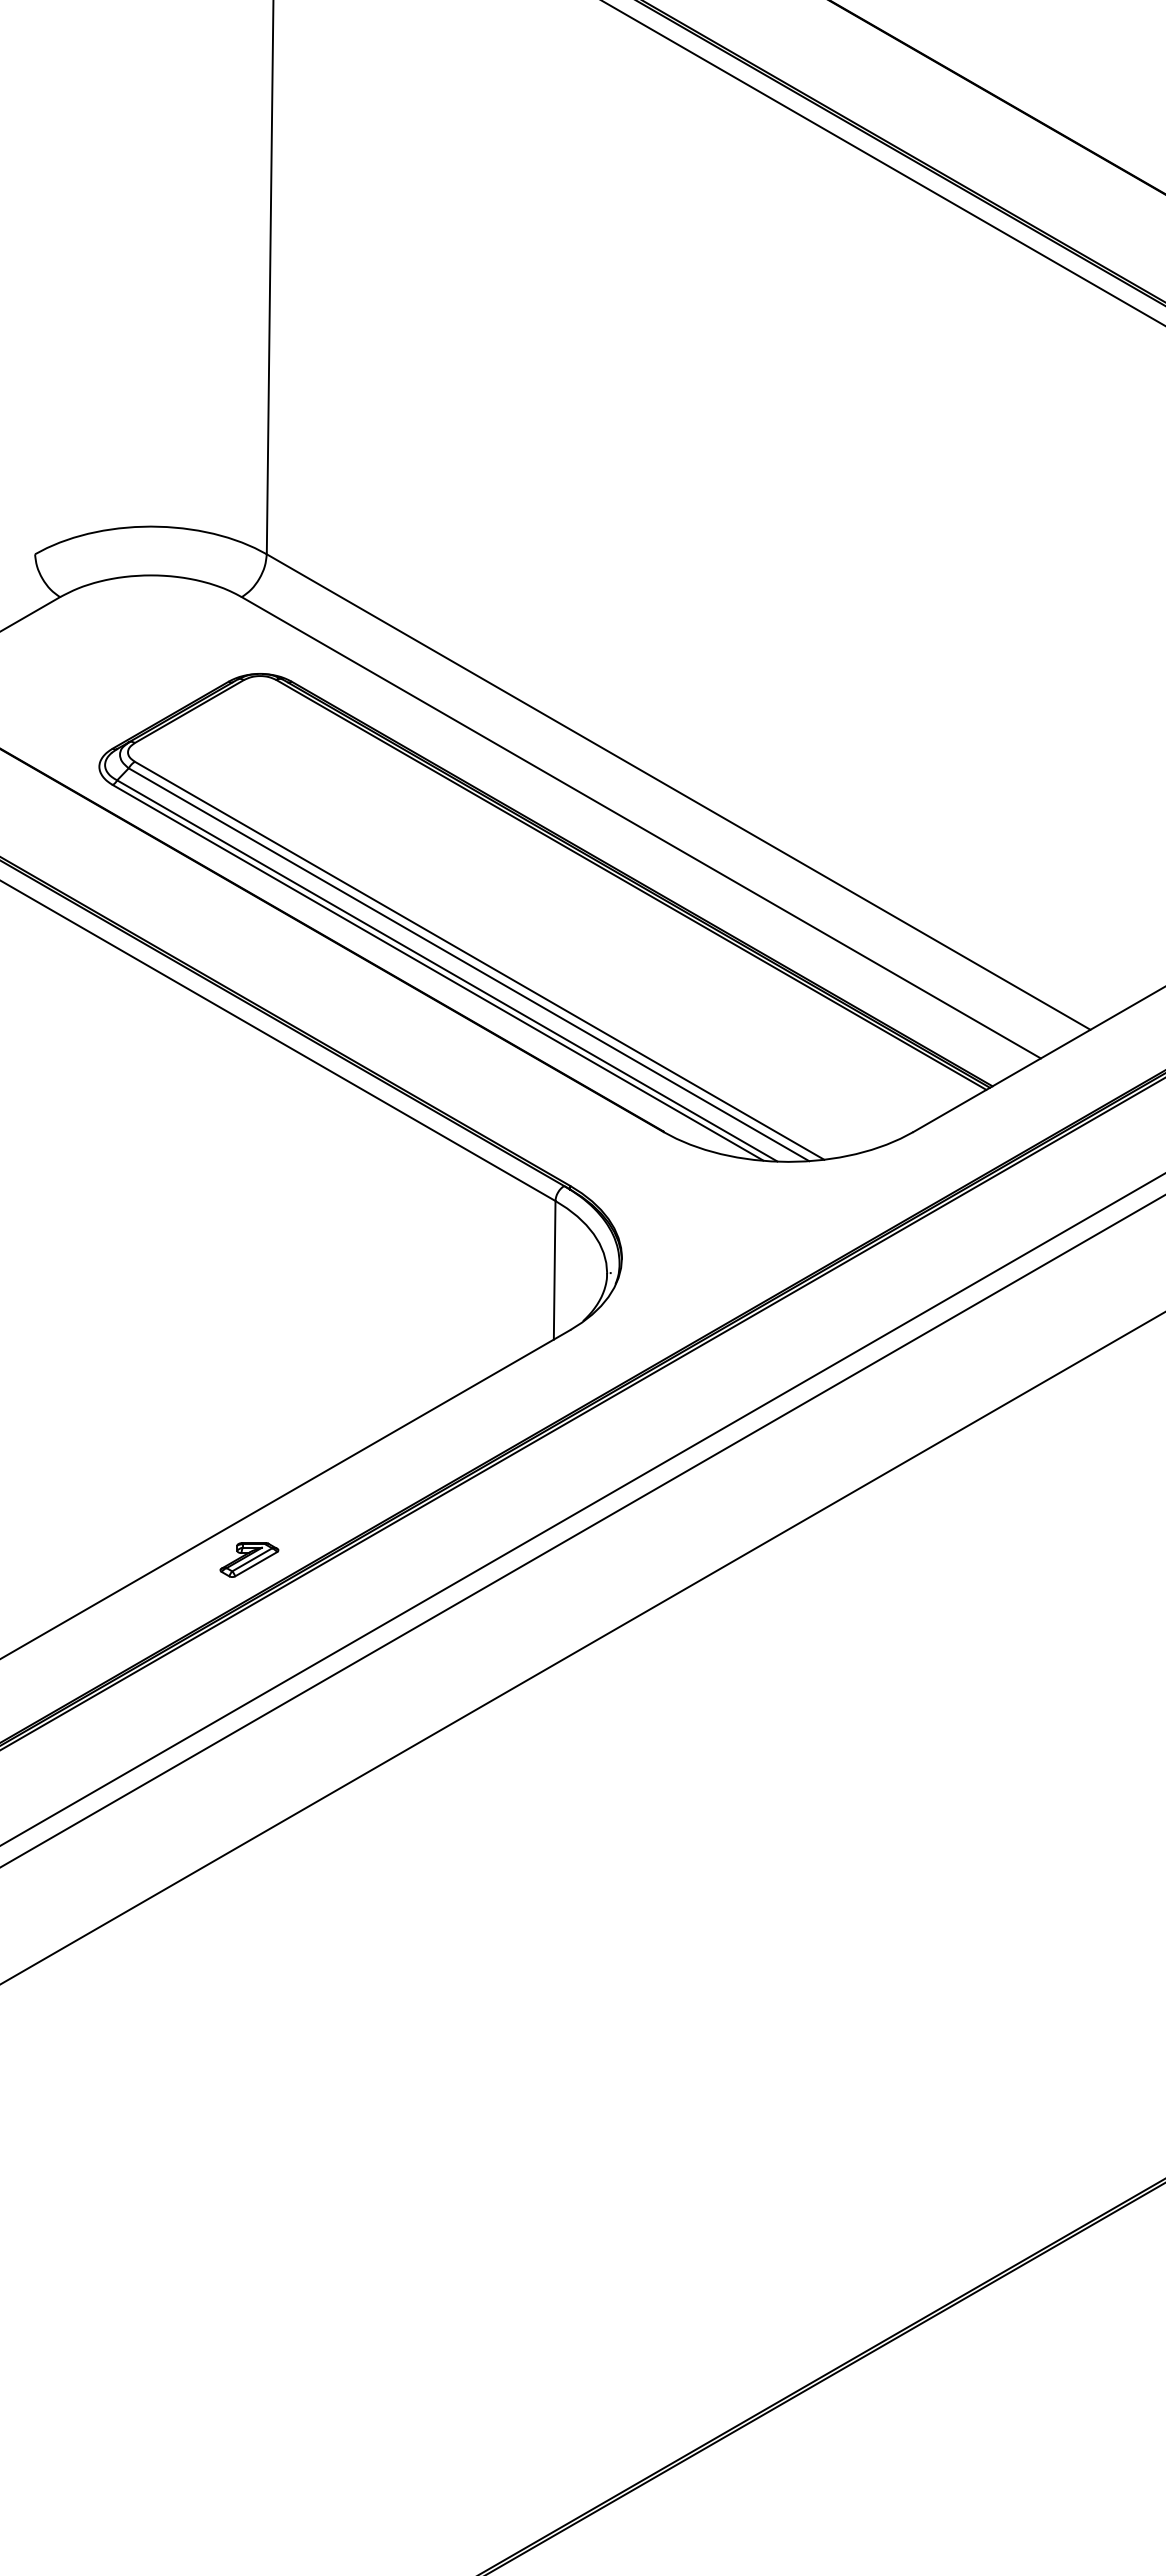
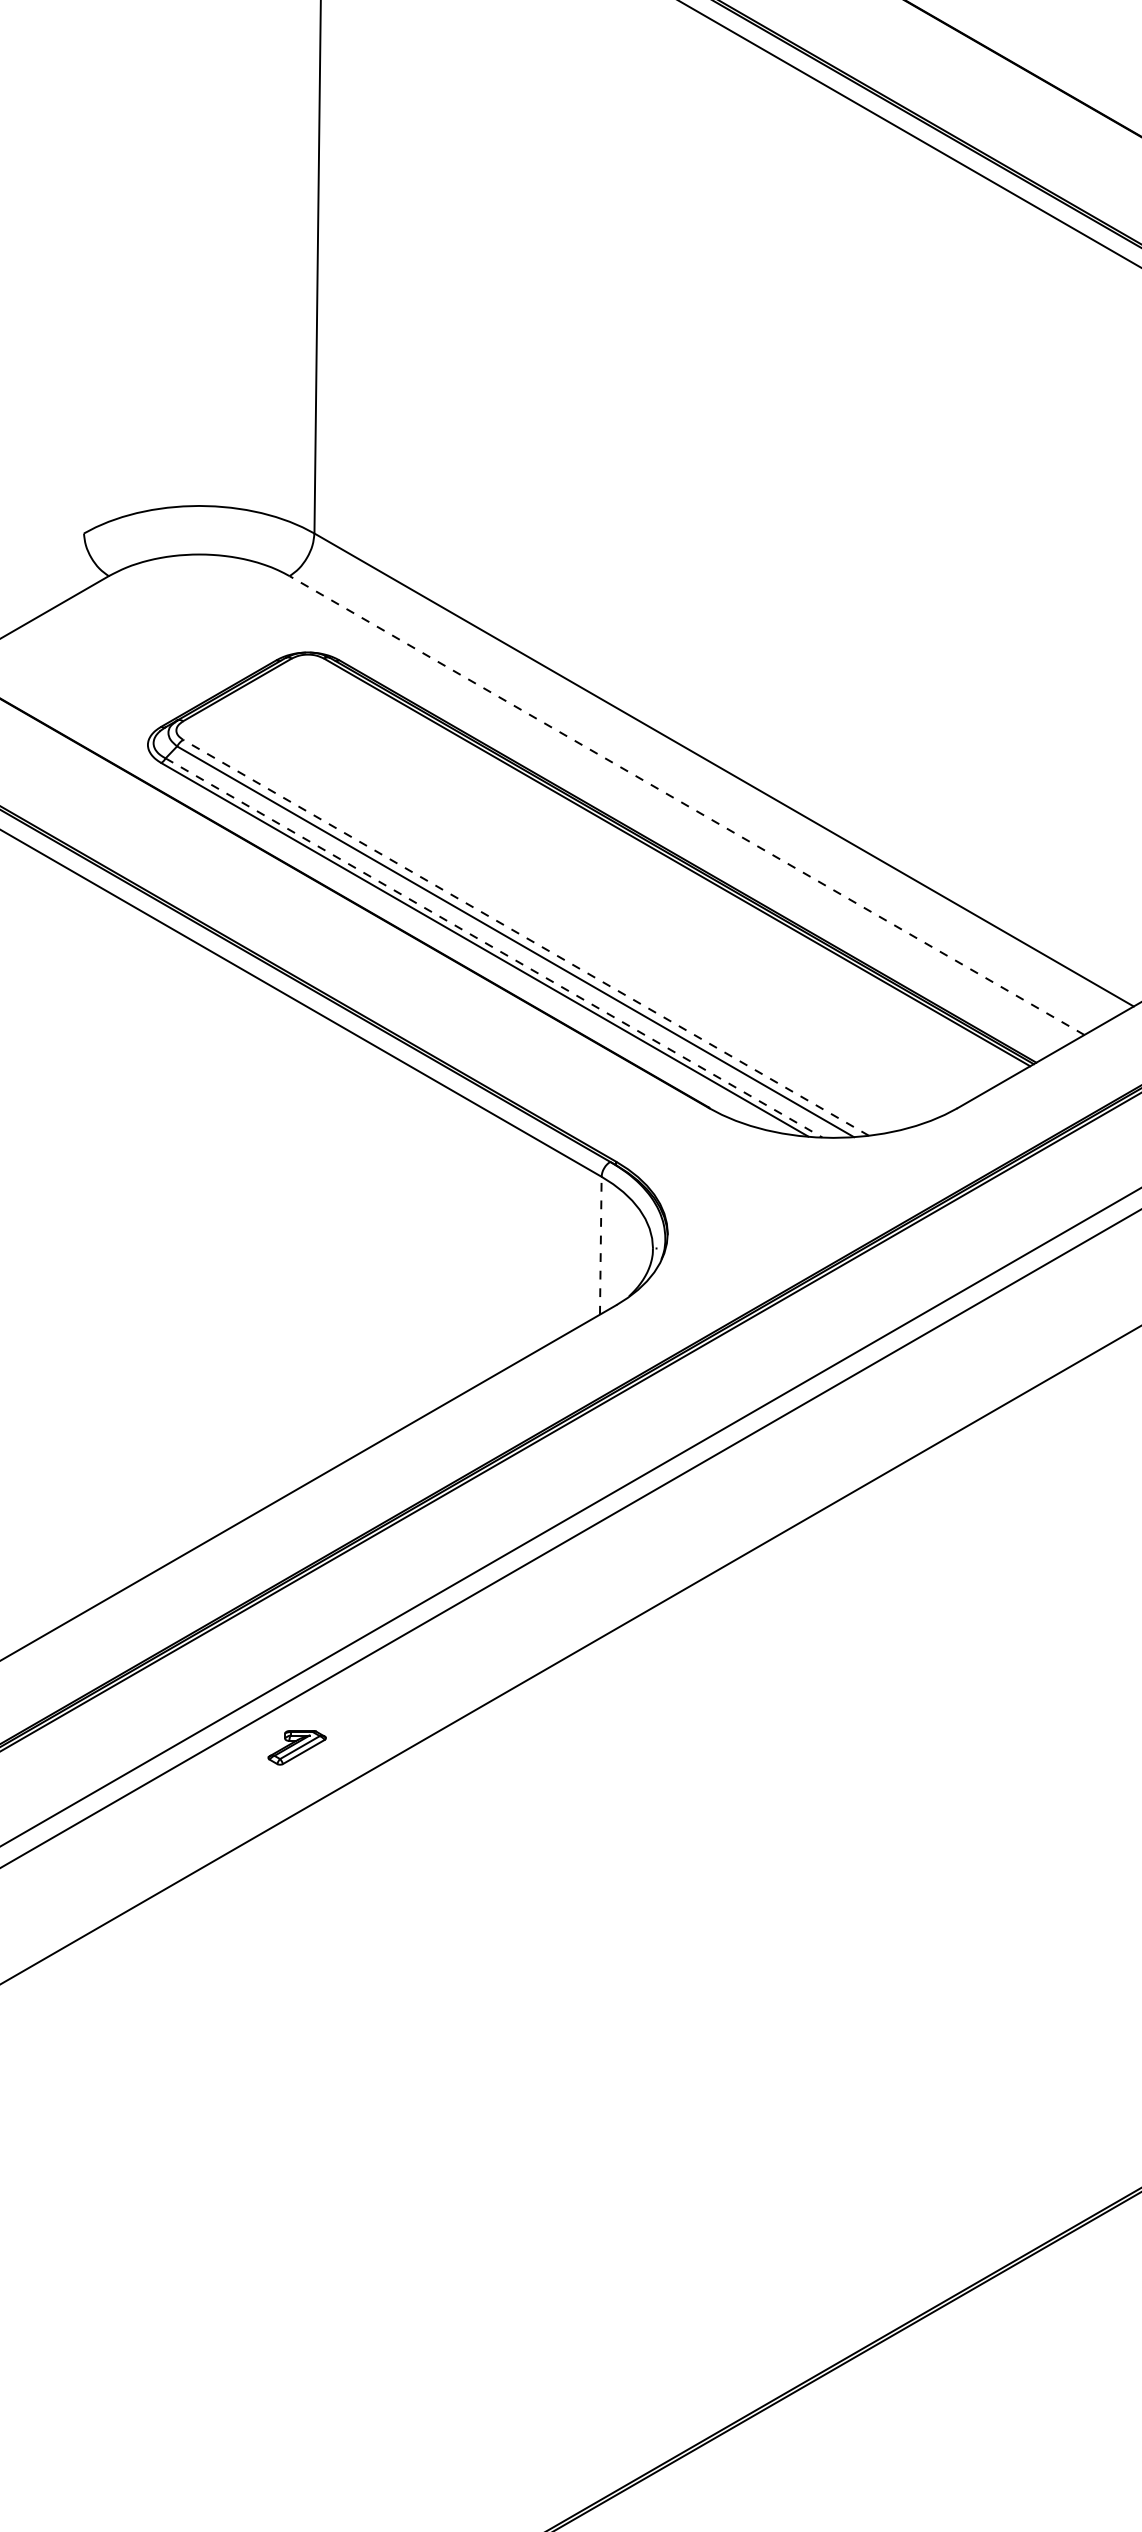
line: (640, 827) -> (686, 805), solid -> dashed
line: (479, 960) -> (526, 937), solid -> dashed
line: (447, 971) -> (494, 948), solid -> dashed
line: (554, 1269) -> (600, 1244), solid -> dashed
part: (249, 1559) -> (297, 1747), moved

